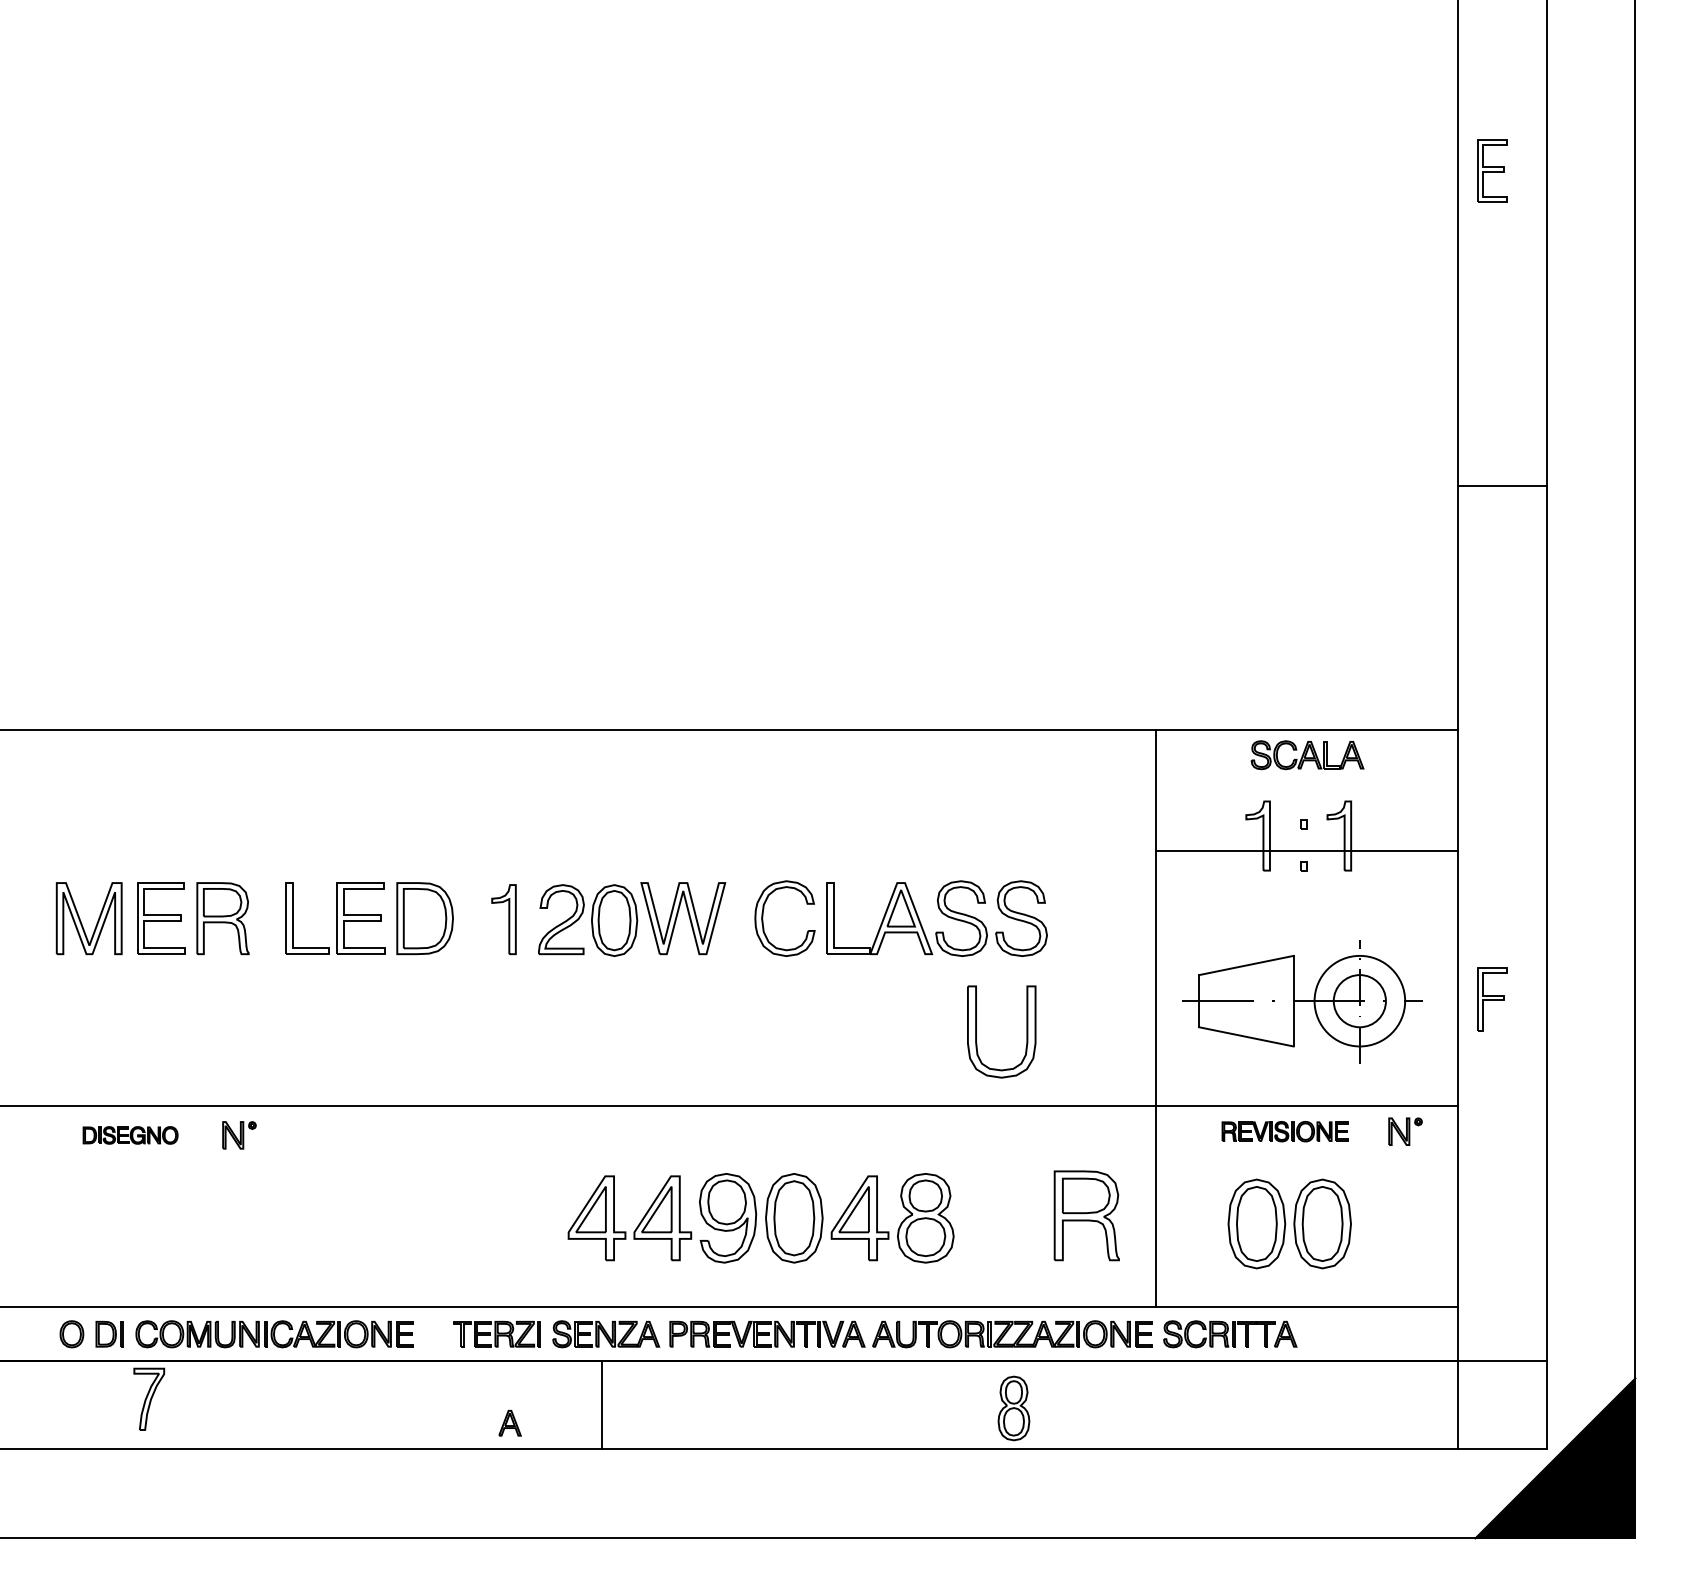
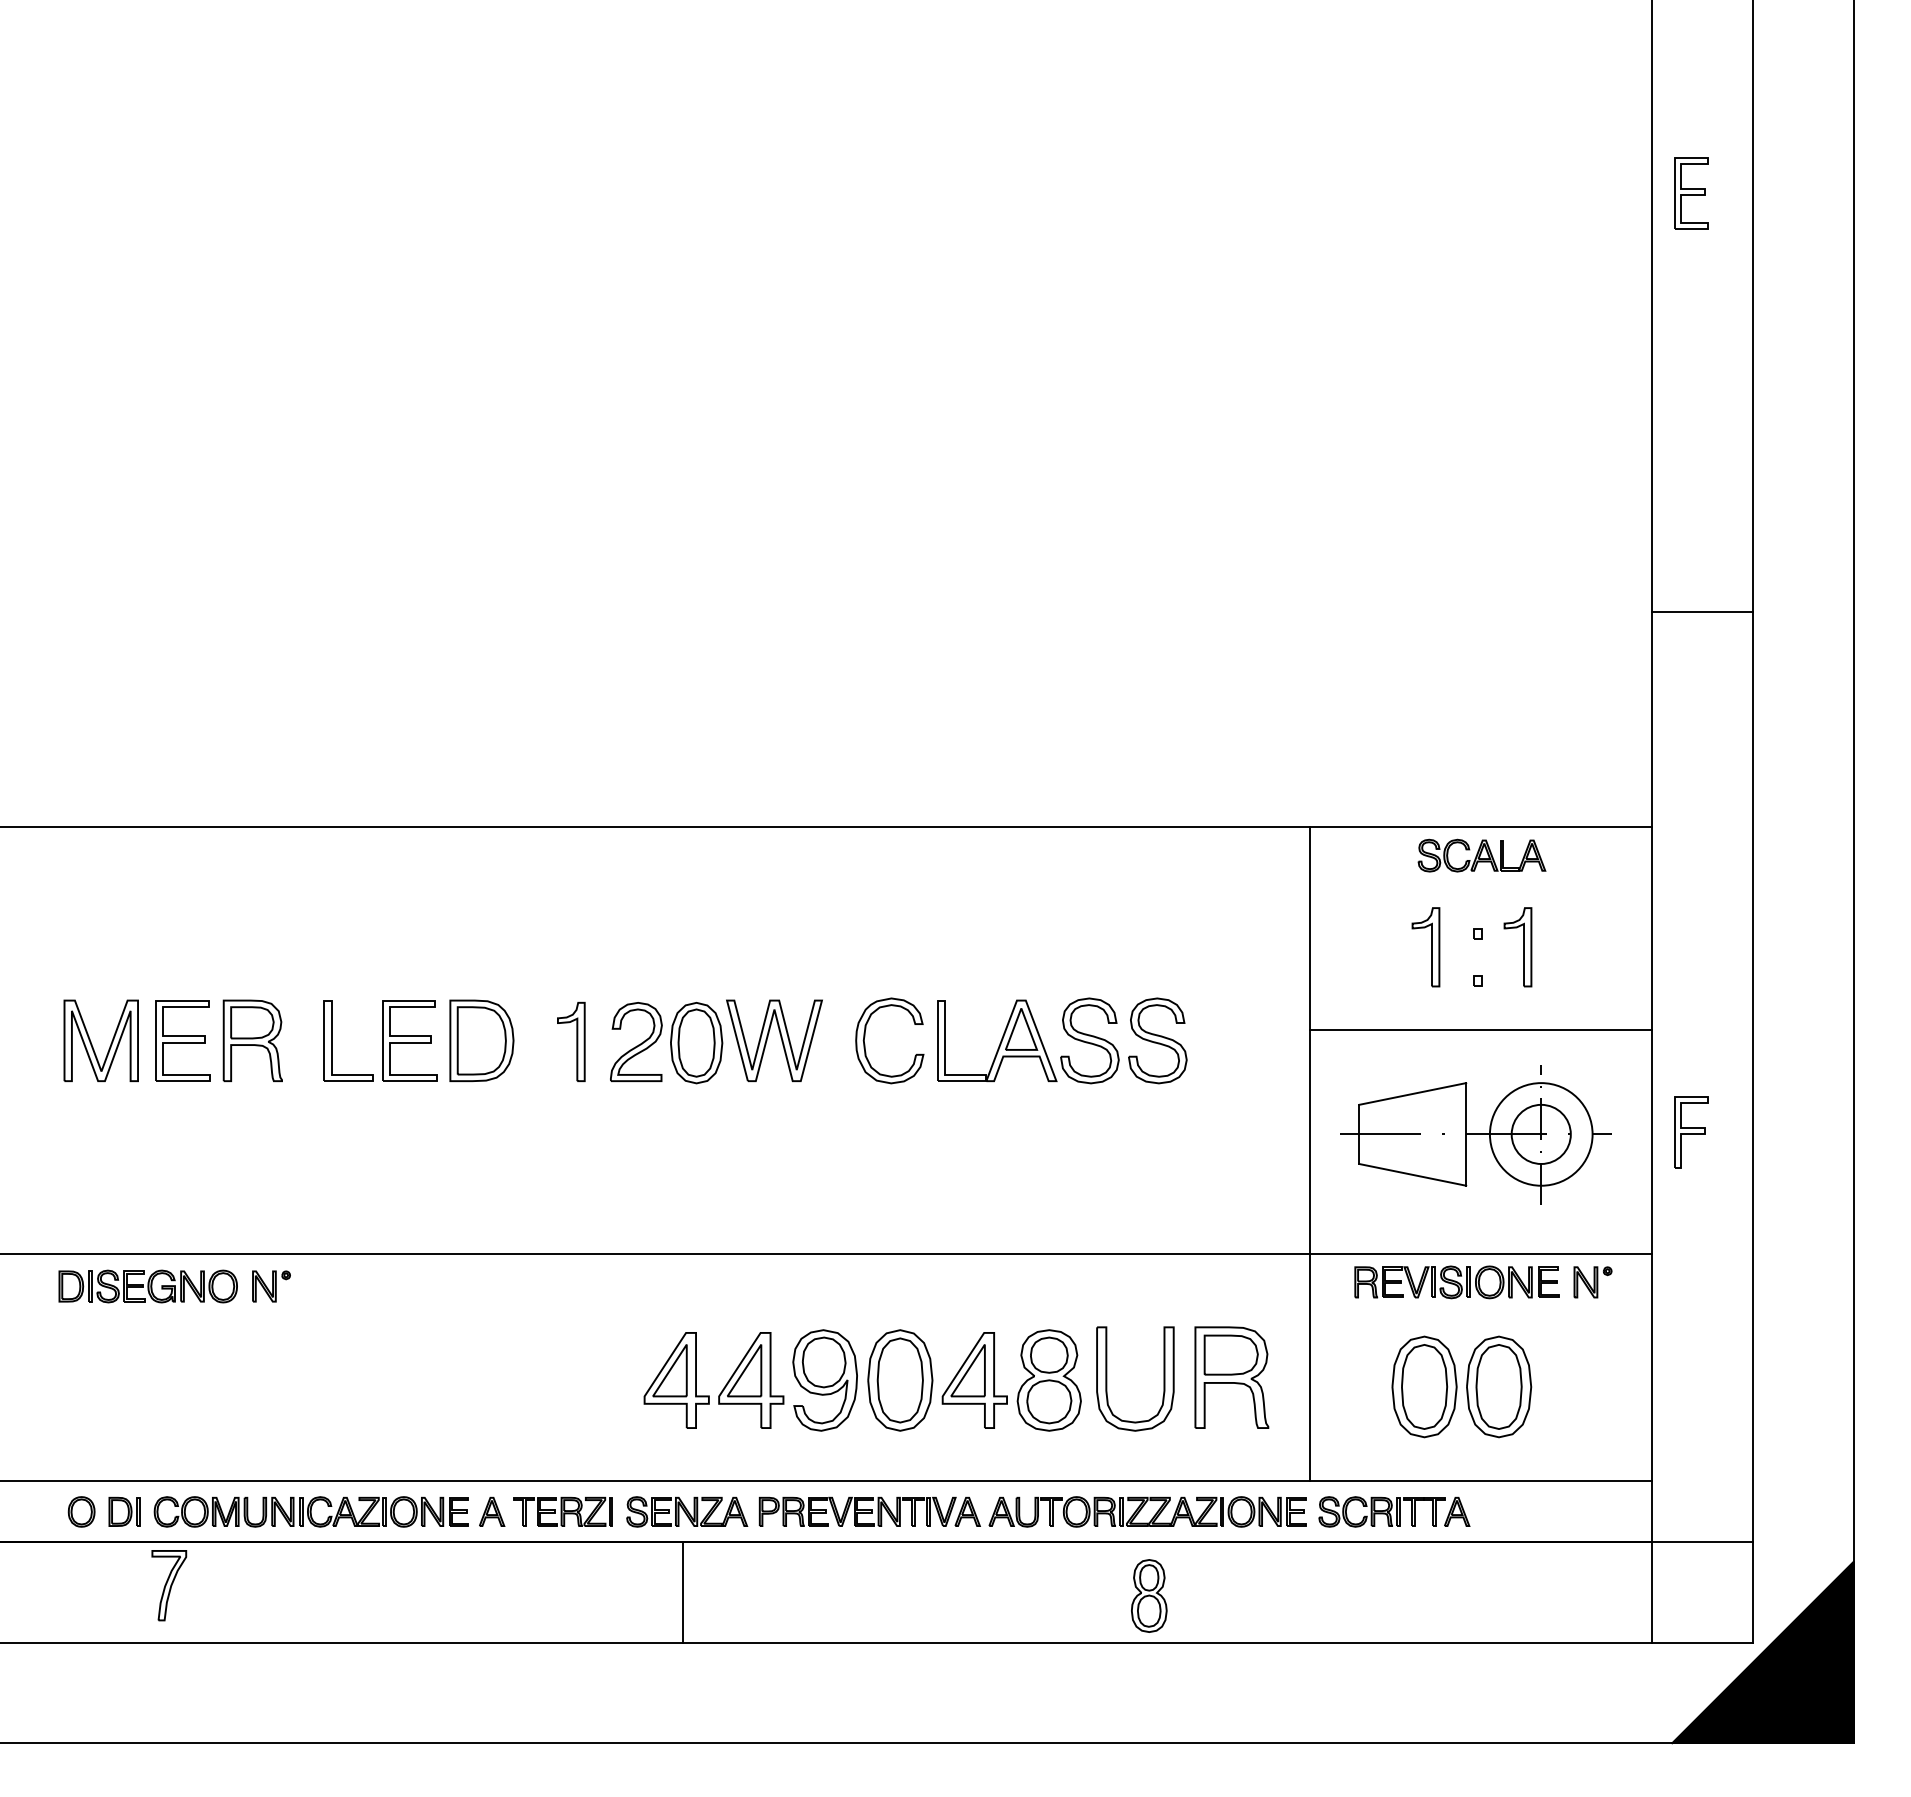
line: (1501, 486) -> (1701, 612), moved
line: (1306, 851) -> (1480, 1030), moved
part: (976, 1031) -> (1106, 1378), moved
part: (1284, 1131) -> (1455, 1282), size x1.43
part: (130, 1135) -> (148, 1286), size x1.67
part: (509, 1422) -> (491, 1511), moved

